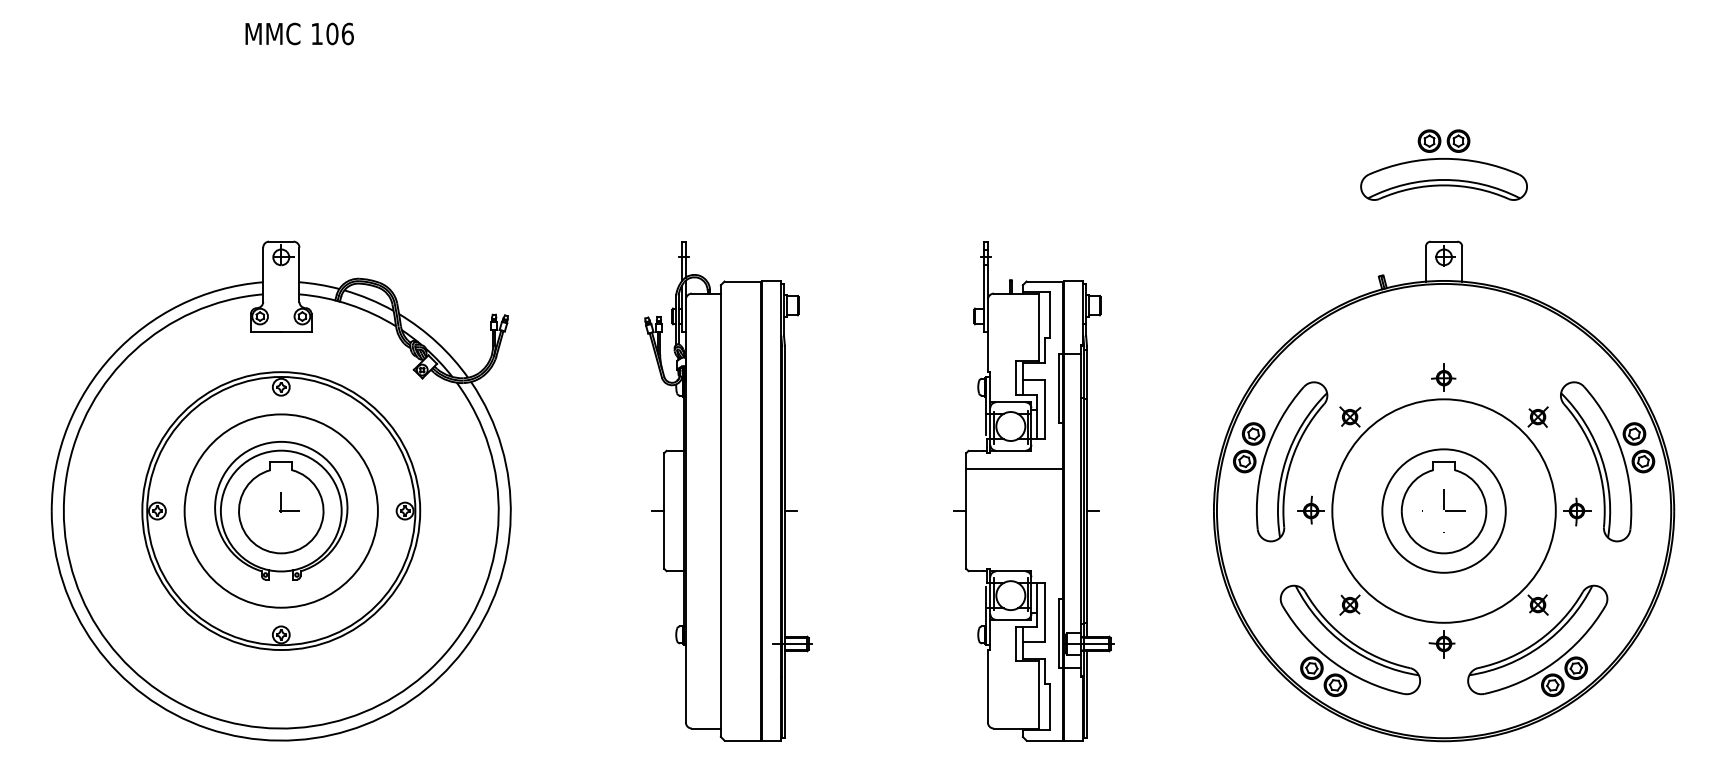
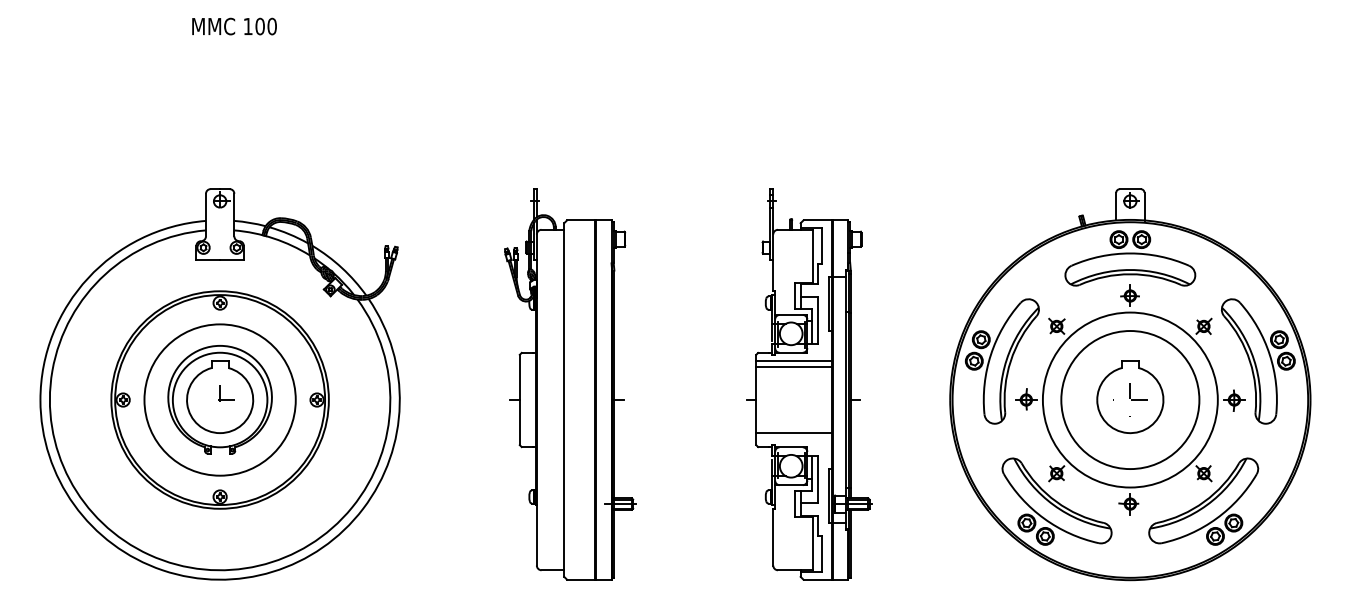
text: (347, 33) -> (271, 26), 106 -> 100
part: (1443, 164) -> (1129, 257), moved
line: (1014, 461) -> (794, 361), added
circle: (1443, 510) -> (1129, 399), size x1.43
line: (1014, 553) -> (794, 433), added

